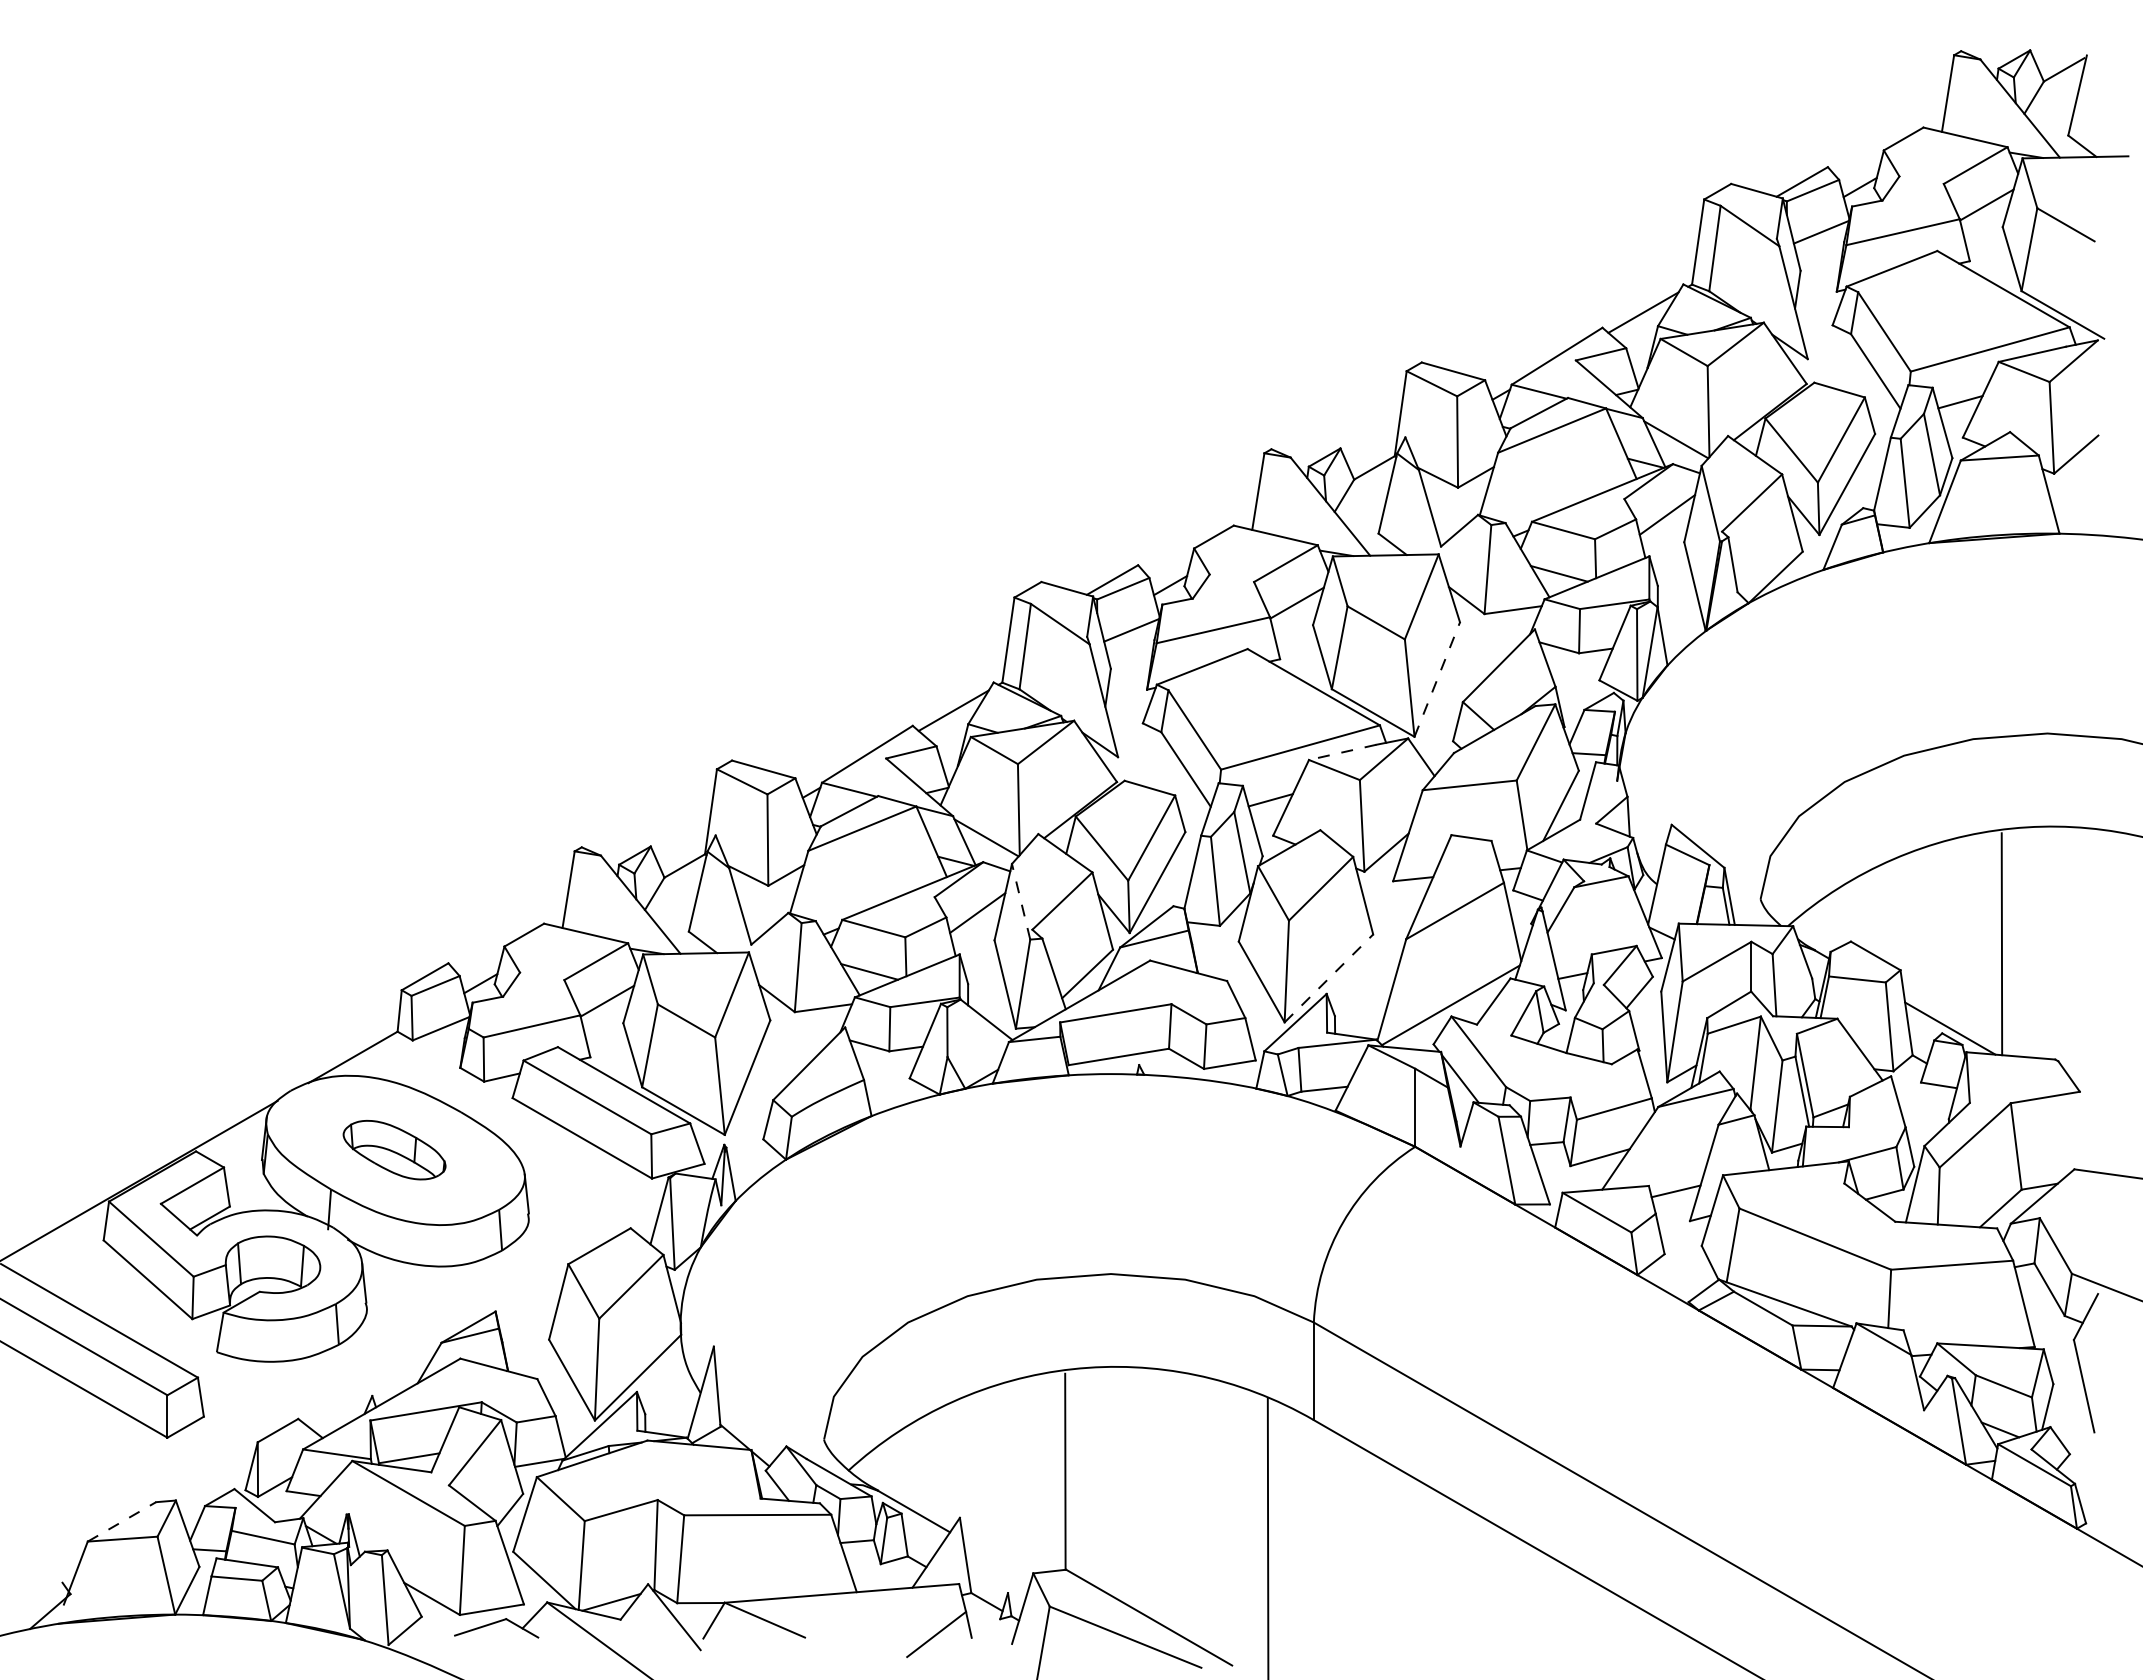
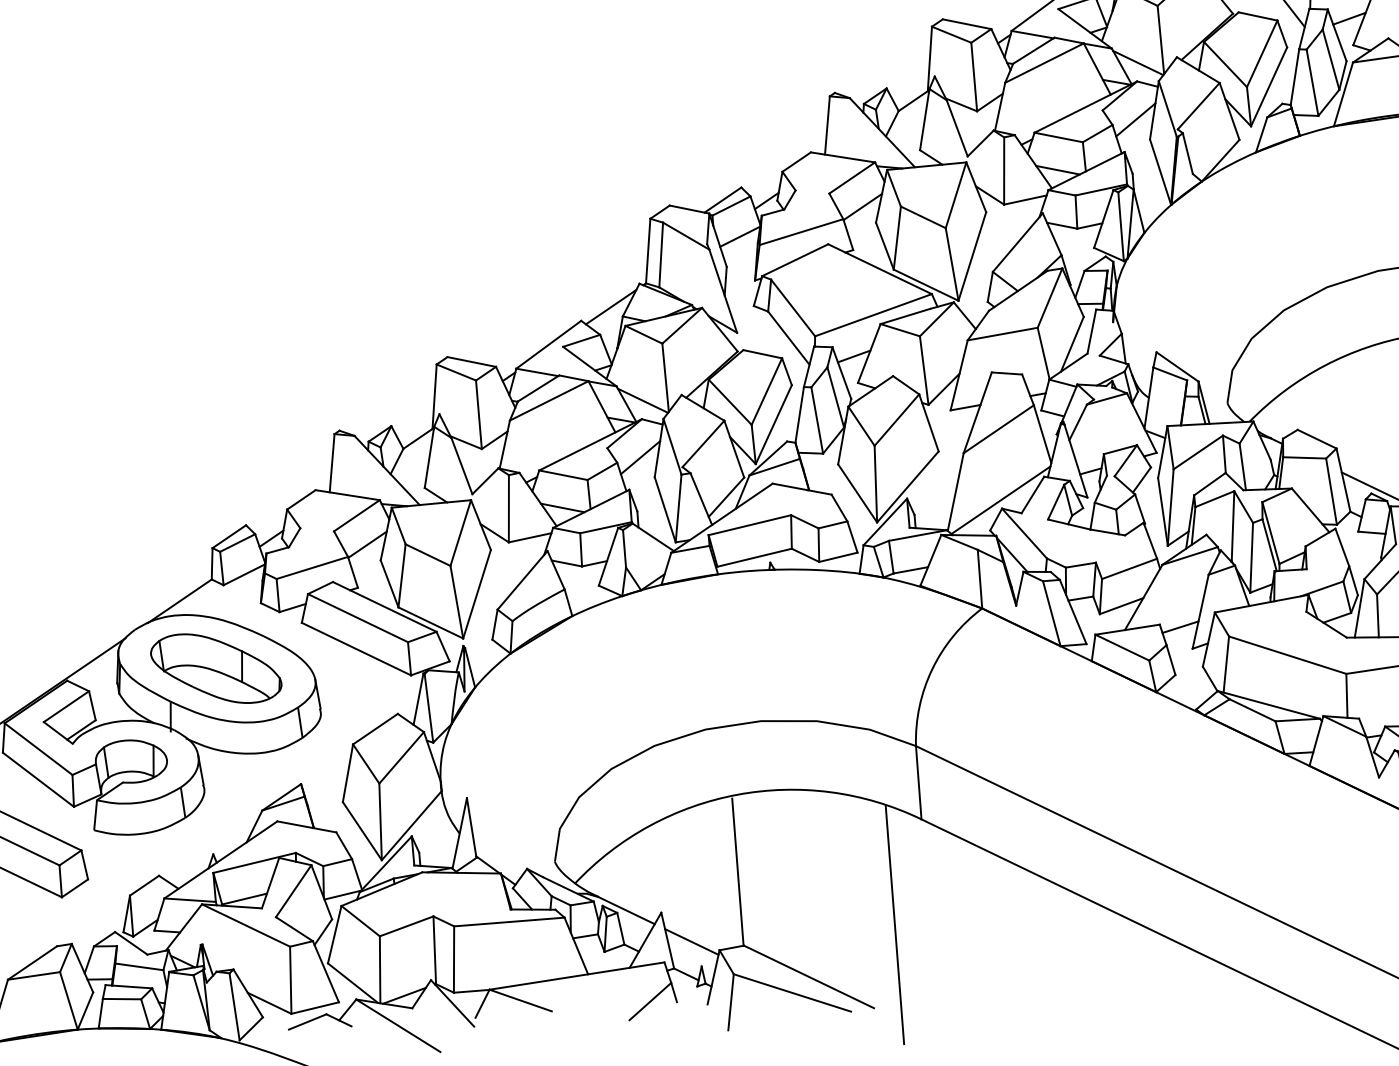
line: (1437, 679) -> (972, 256), dashed -> solid
line: (1342, 752) -> (905, 316), dashed -> solid
line: (1021, 901) -> (672, 446), dashed -> solid
line: (1329, 978) -> (908, 486), dashed -> solid
part: (394, 1149) -> (216, 668), size x1.67
line: (122, 1521) -> (32, 962), dashed -> solid
line: (997, 1559) -> (691, 941), added

